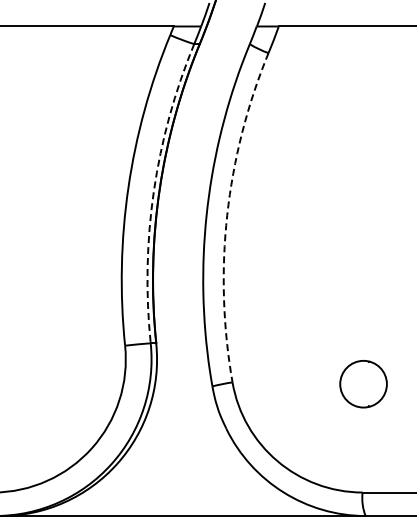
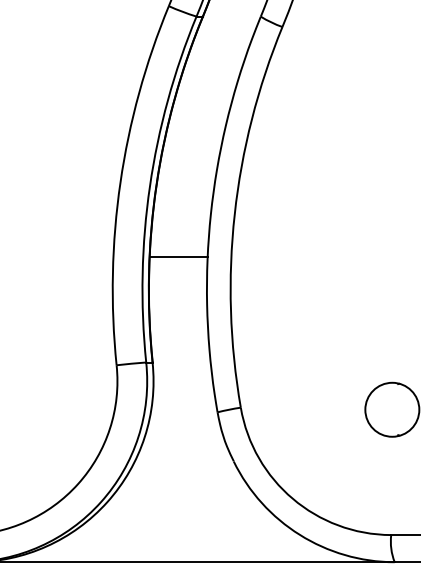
arc: (153, 191) -> (149, 186), dashed -> solid
arc: (227, 215) -> (235, 214), dashed -> solid
line: (178, 252) -> (178, 257), added

